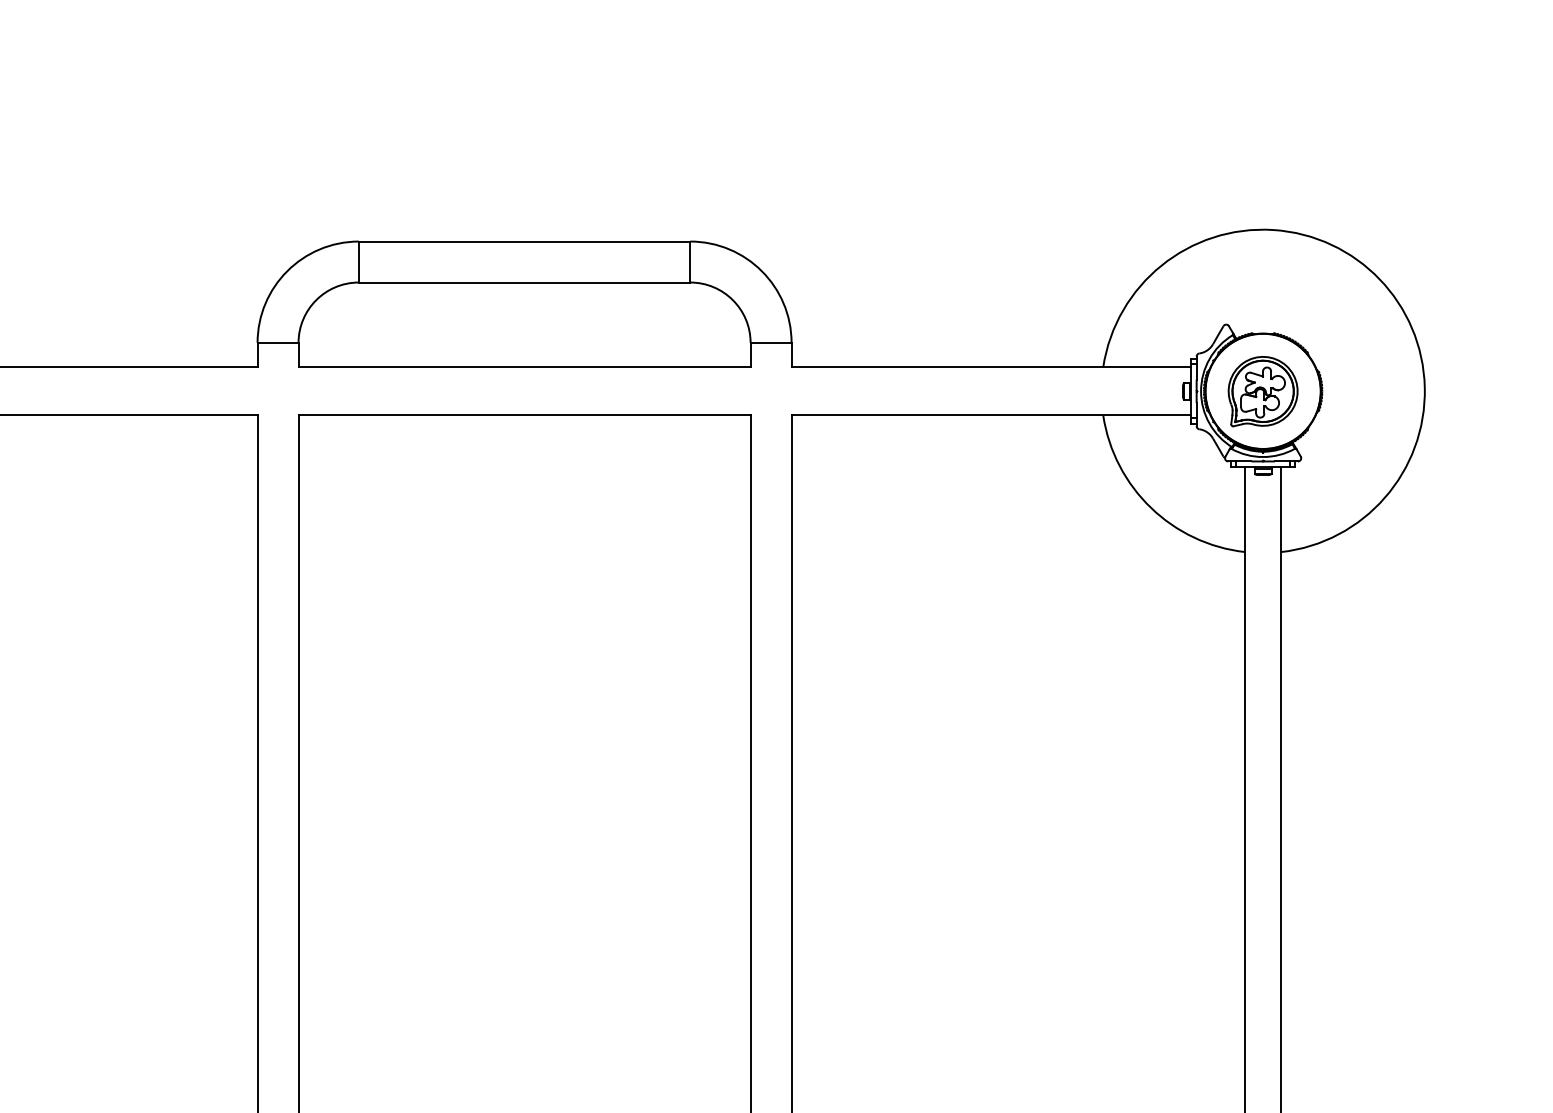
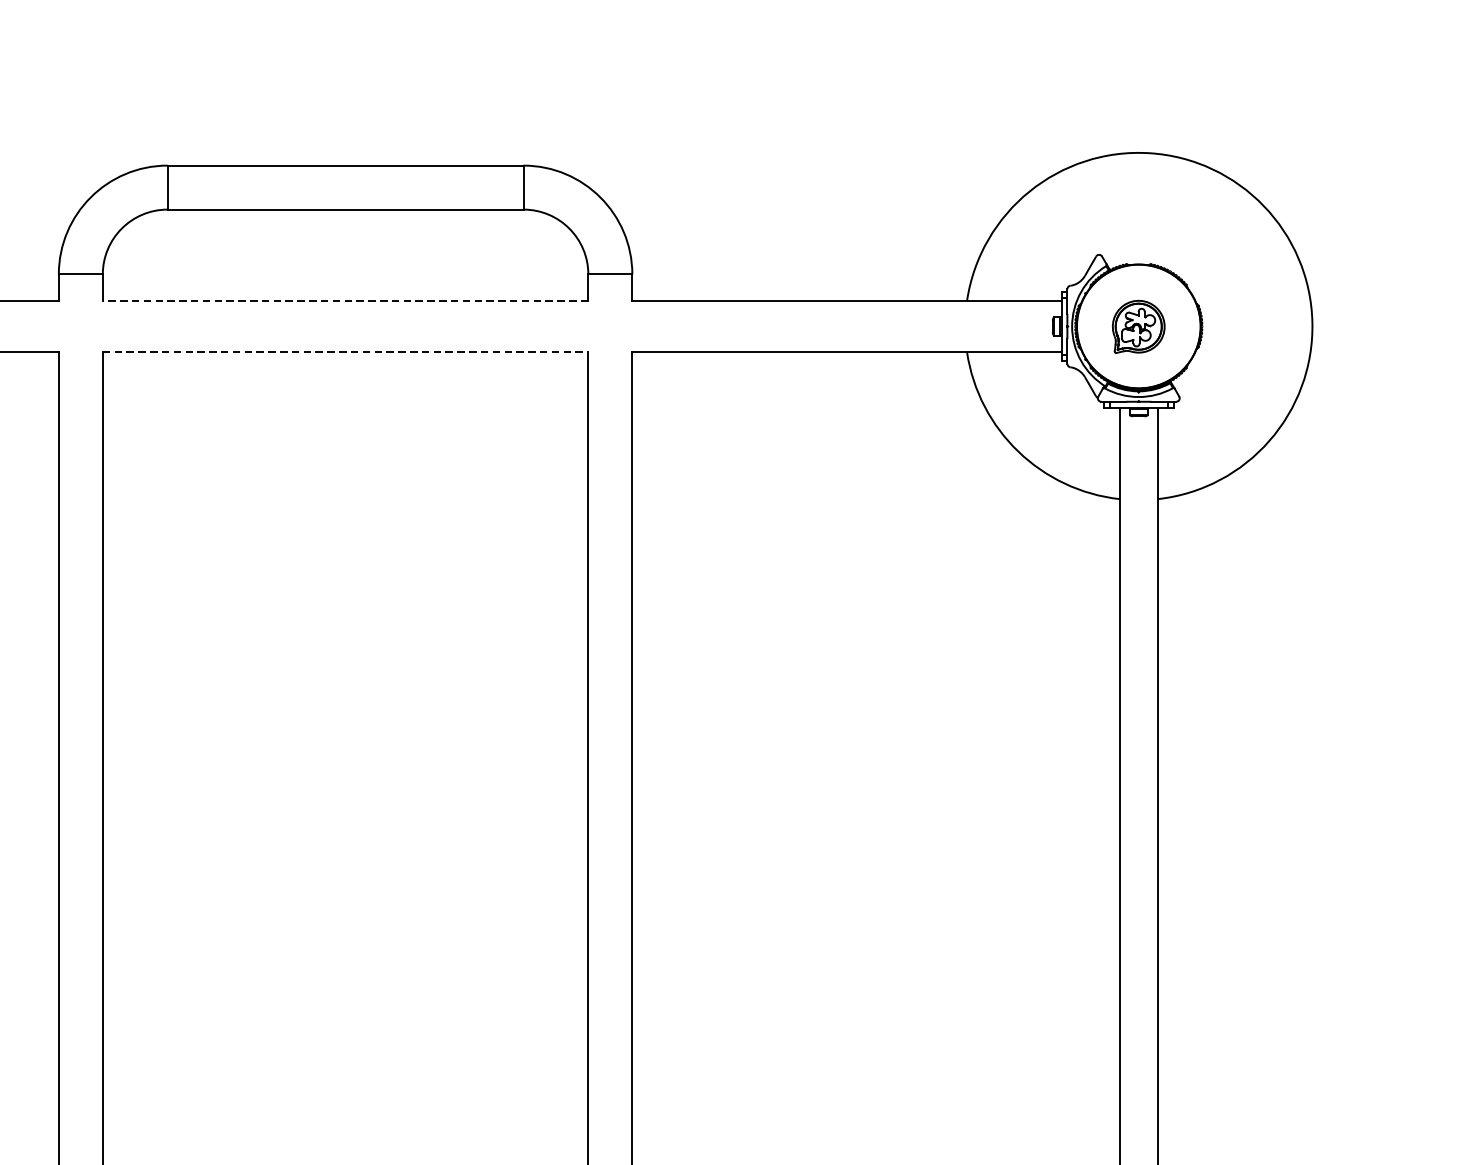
line: (524, 367) -> (345, 300), solid -> dashed
part: (1262, 391) -> (1138, 326), size x0.7
line: (525, 415) -> (346, 352), solid -> dashed

